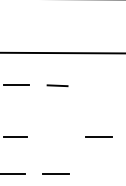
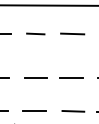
line: (99, 85) -> (72, 33), added
line: (57, 136) -> (35, 78), added
line: (100, 174) -> (73, 111), added

